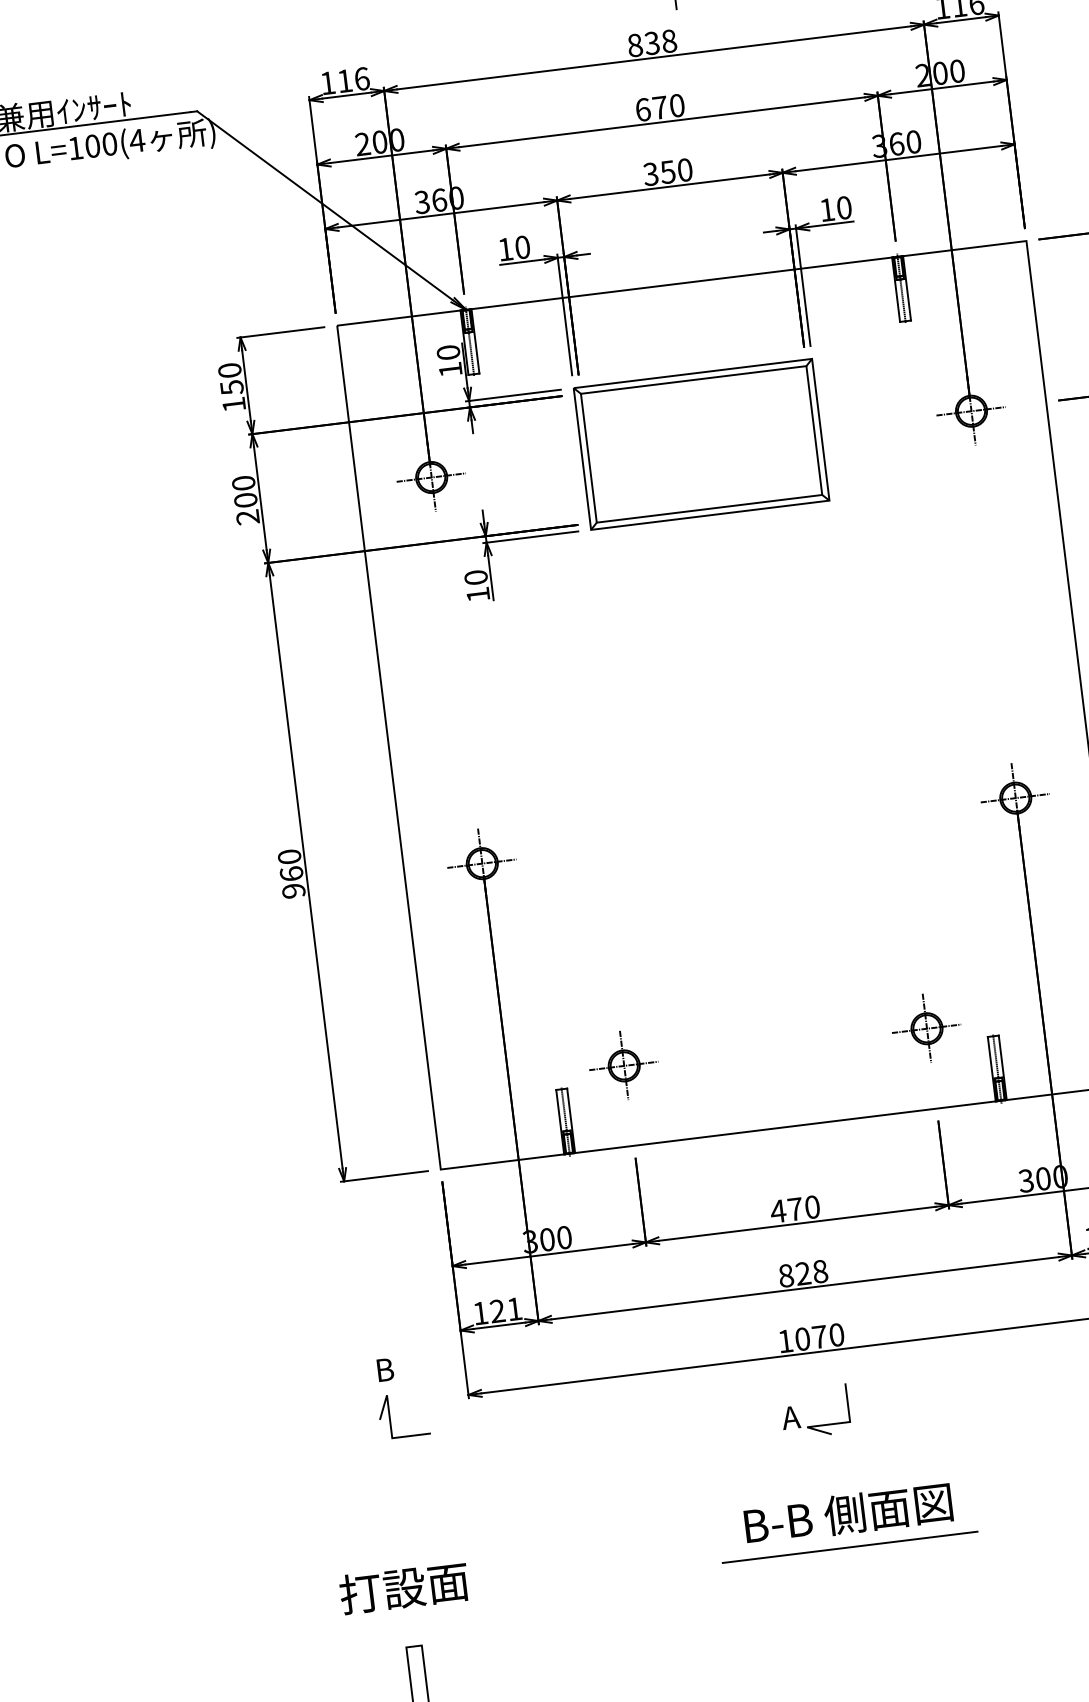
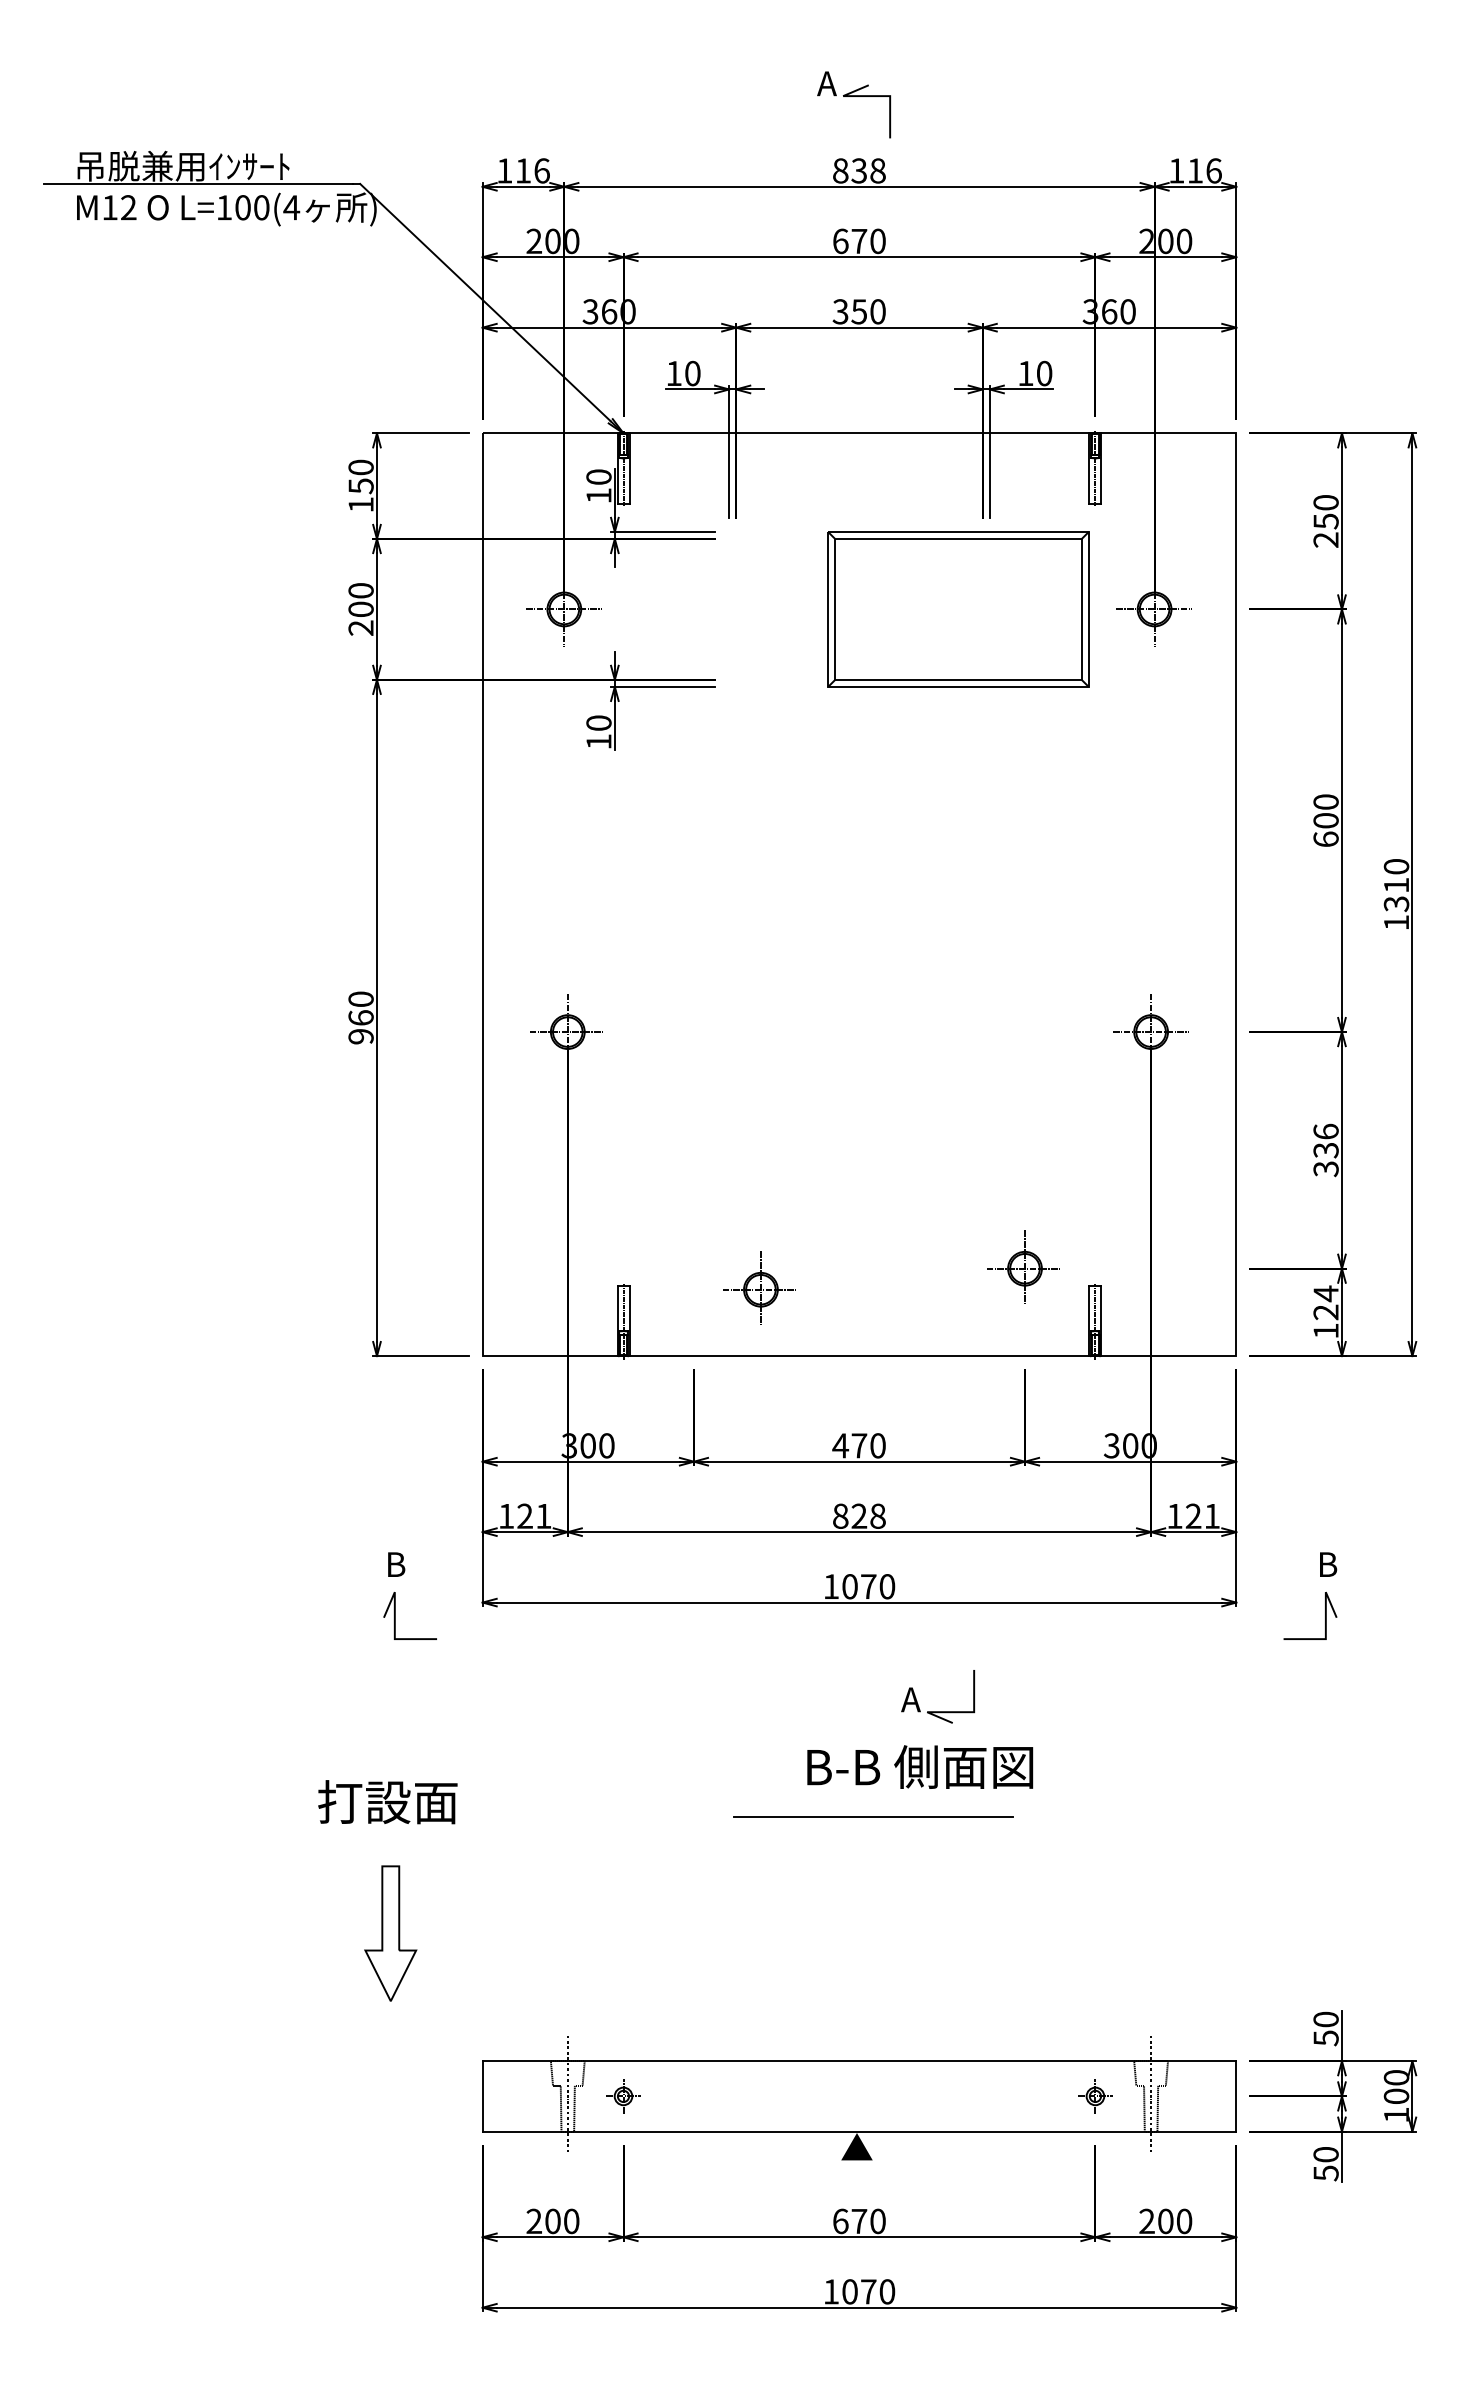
part: (701, 444) -> (958, 609), moved
part: (622, 1064) -> (759, 1287), moved
part: (817, 1425) -> (938, 1711), moved
text: (848, 1513) -> (920, 1766), moved

